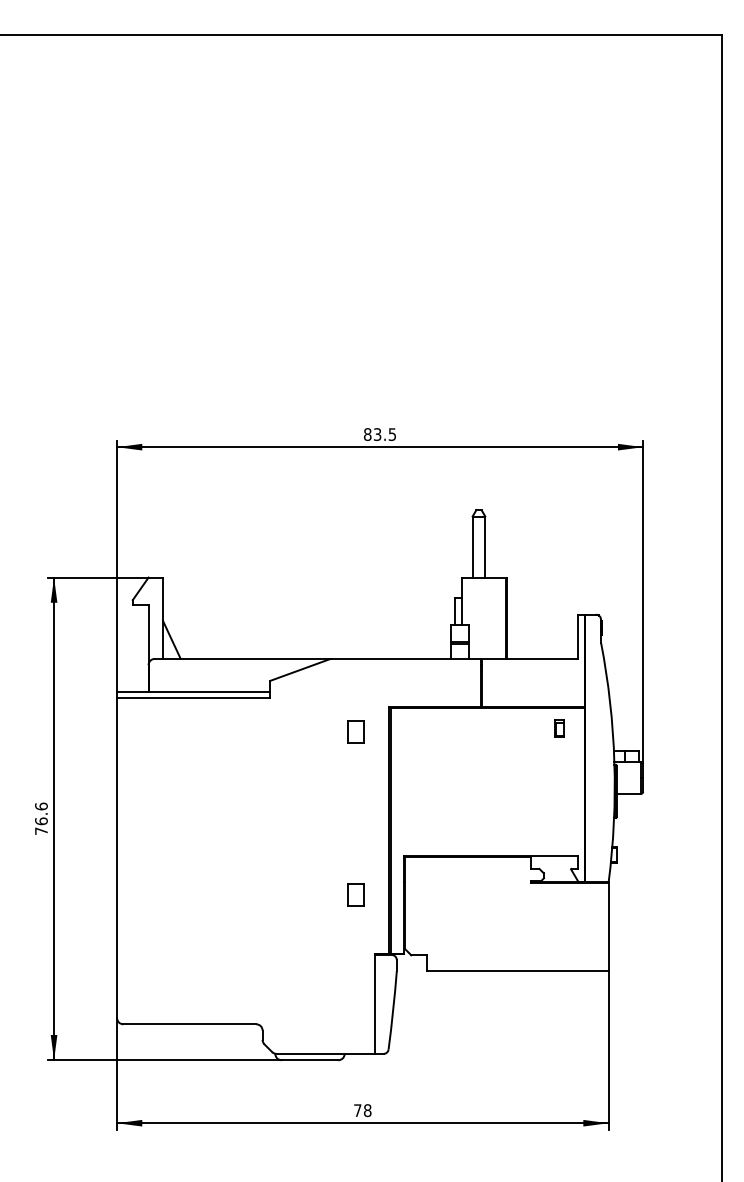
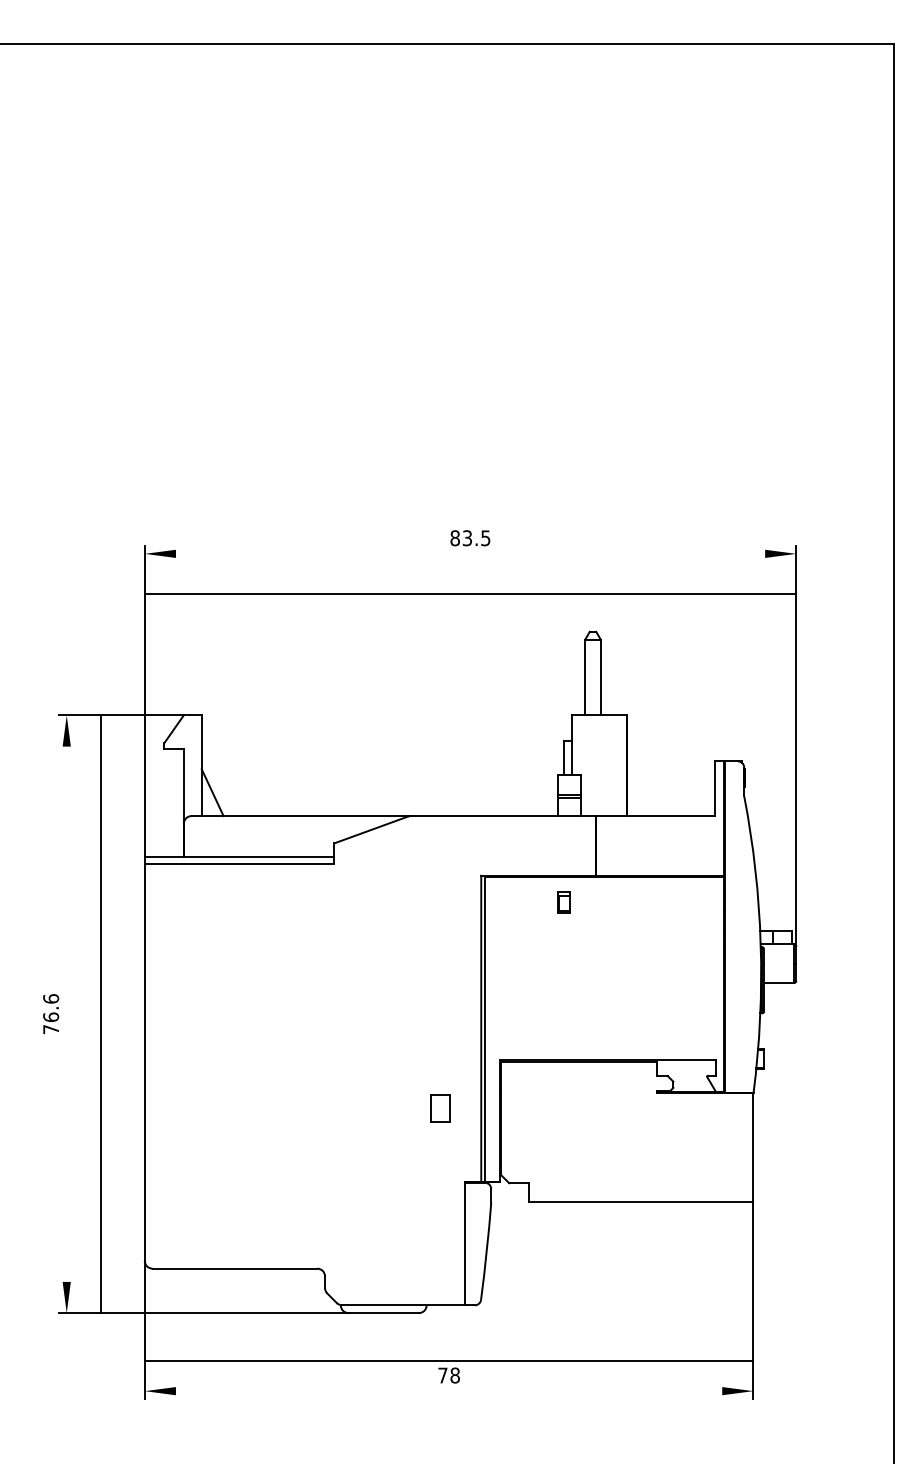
line: (380, 447) -> (471, 593), moved
part: (559, 728) -> (563, 902), moved
part: (355, 731) -> (440, 906), removed
line: (54, 818) -> (101, 1013), moved
line: (362, 1123) -> (448, 1361), moved

